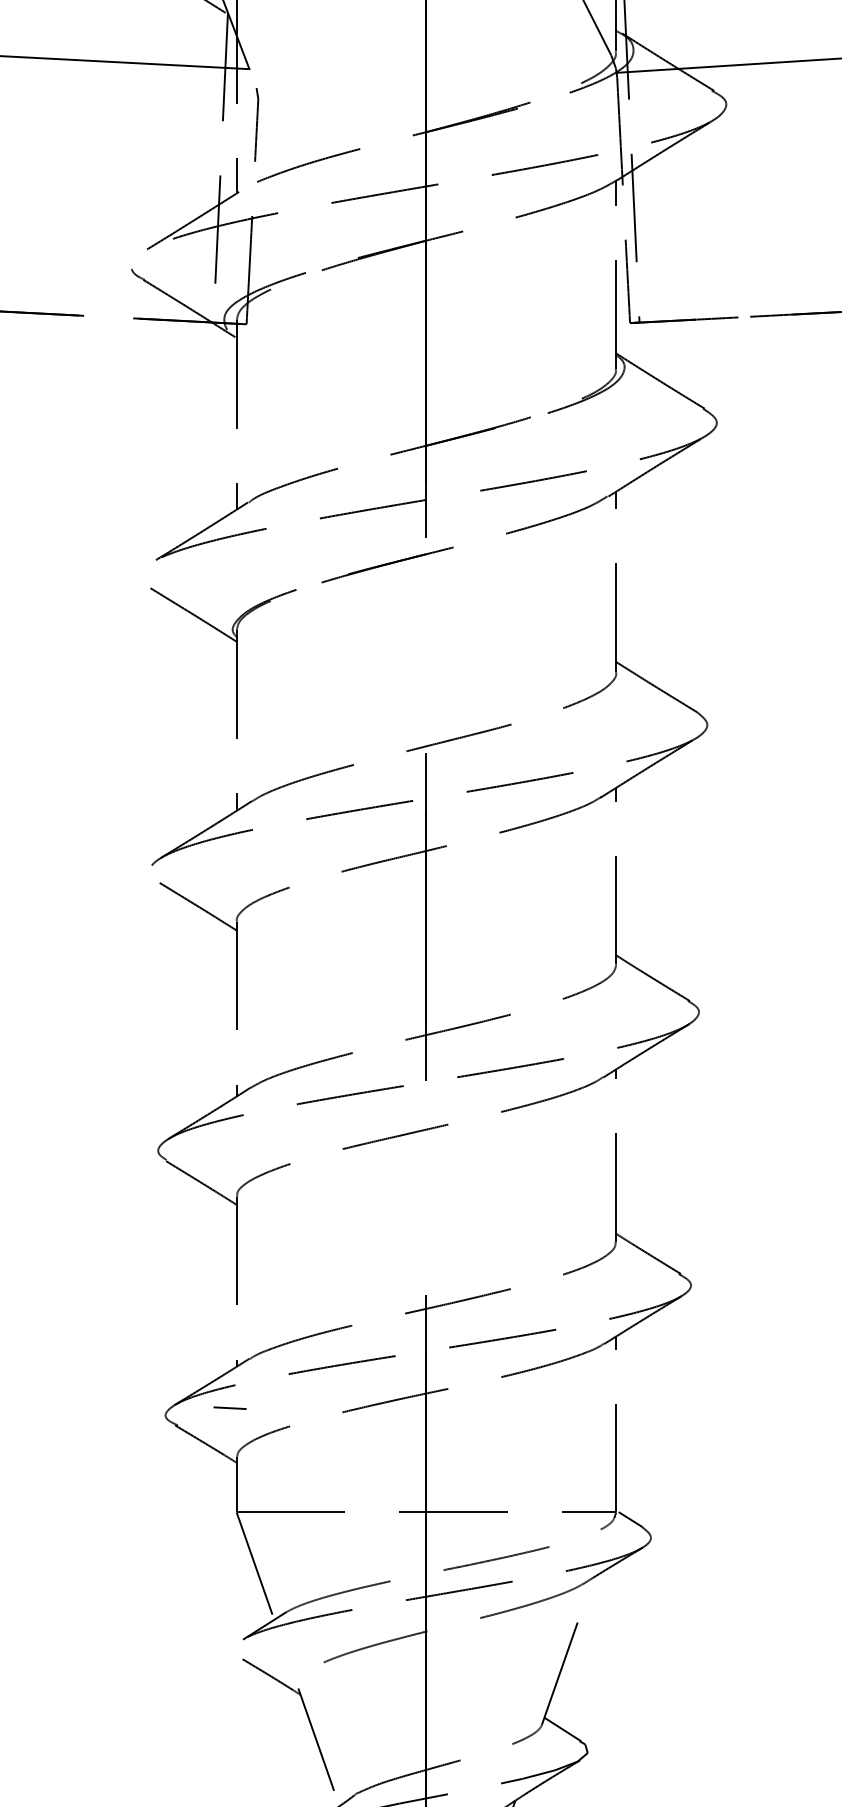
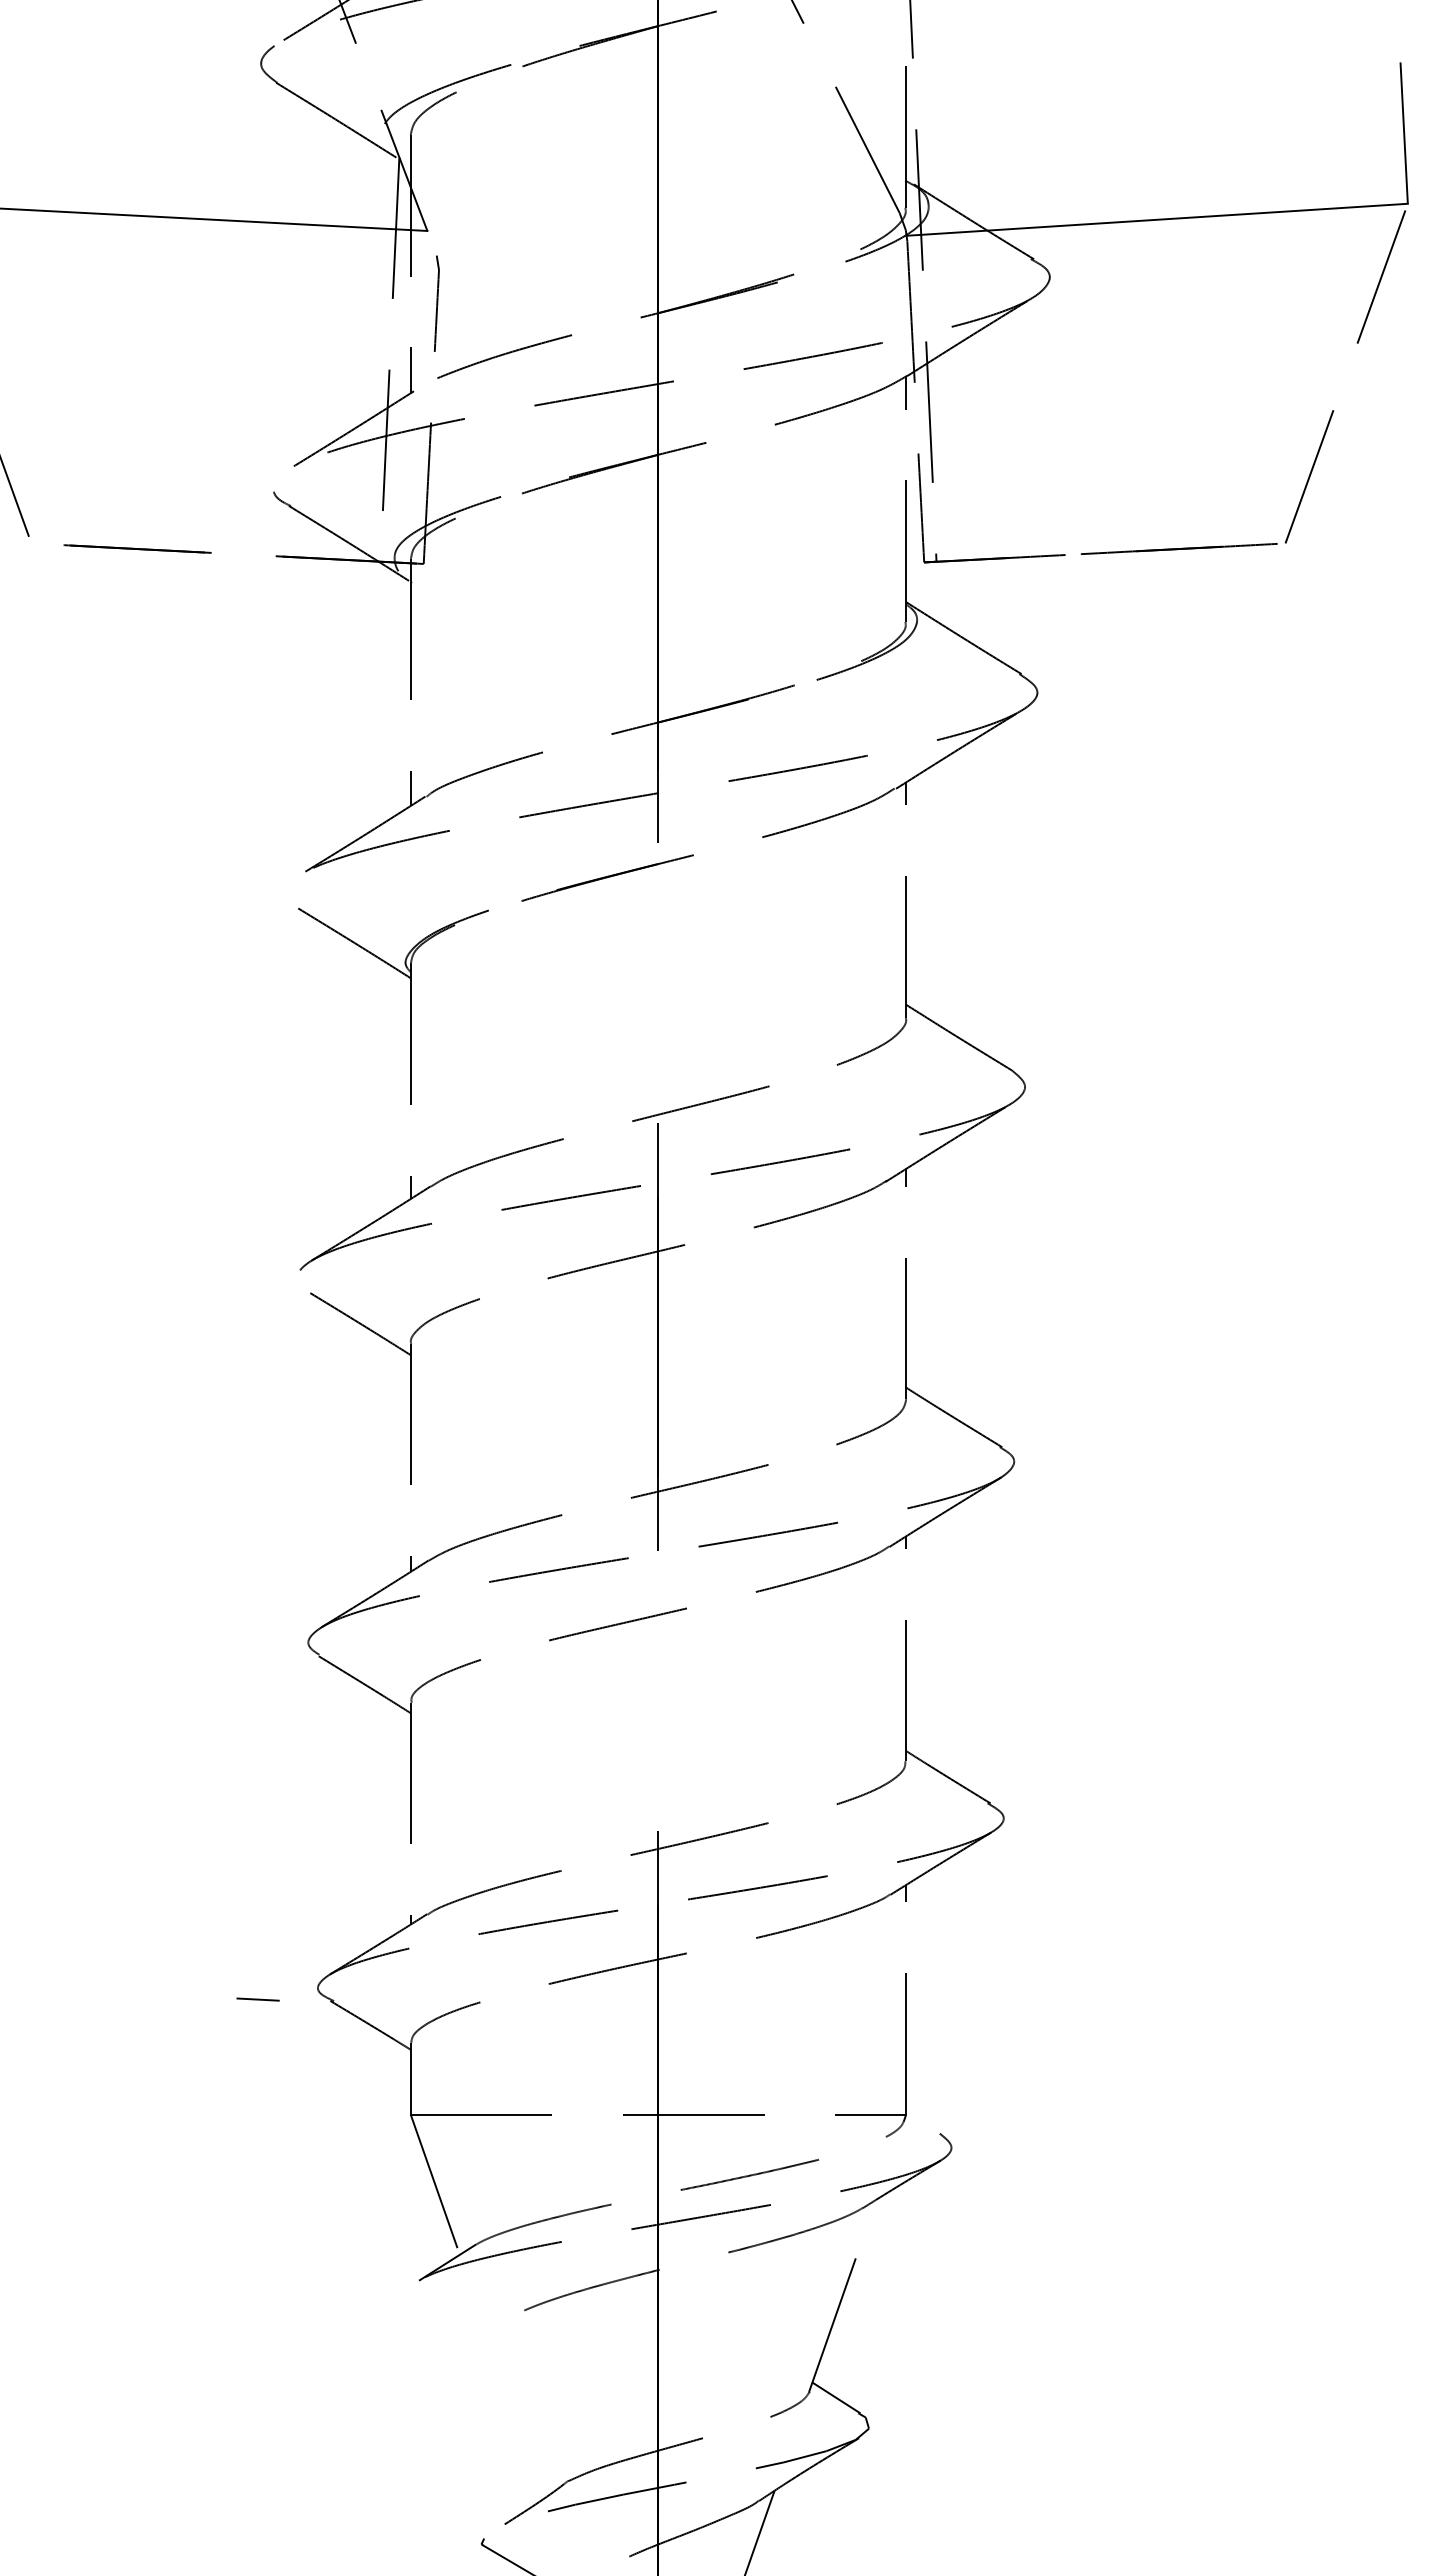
line: (229, 1408) -> (257, 1999), moved
line: (630, 1519) -> (924, 2123), removed
part: (306, 1716) -> (502, 2380), removed

